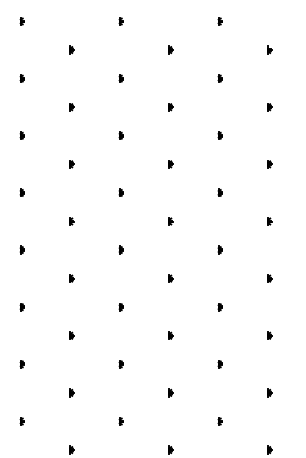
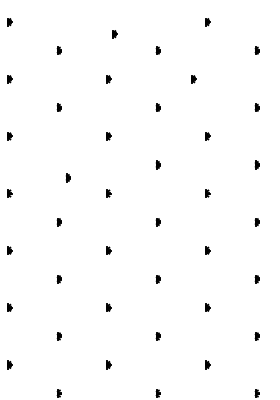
part: (120, 78) -> (114, 33), moved
part: (219, 135) -> (193, 78), moved
part: (71, 221) -> (68, 177), moved

